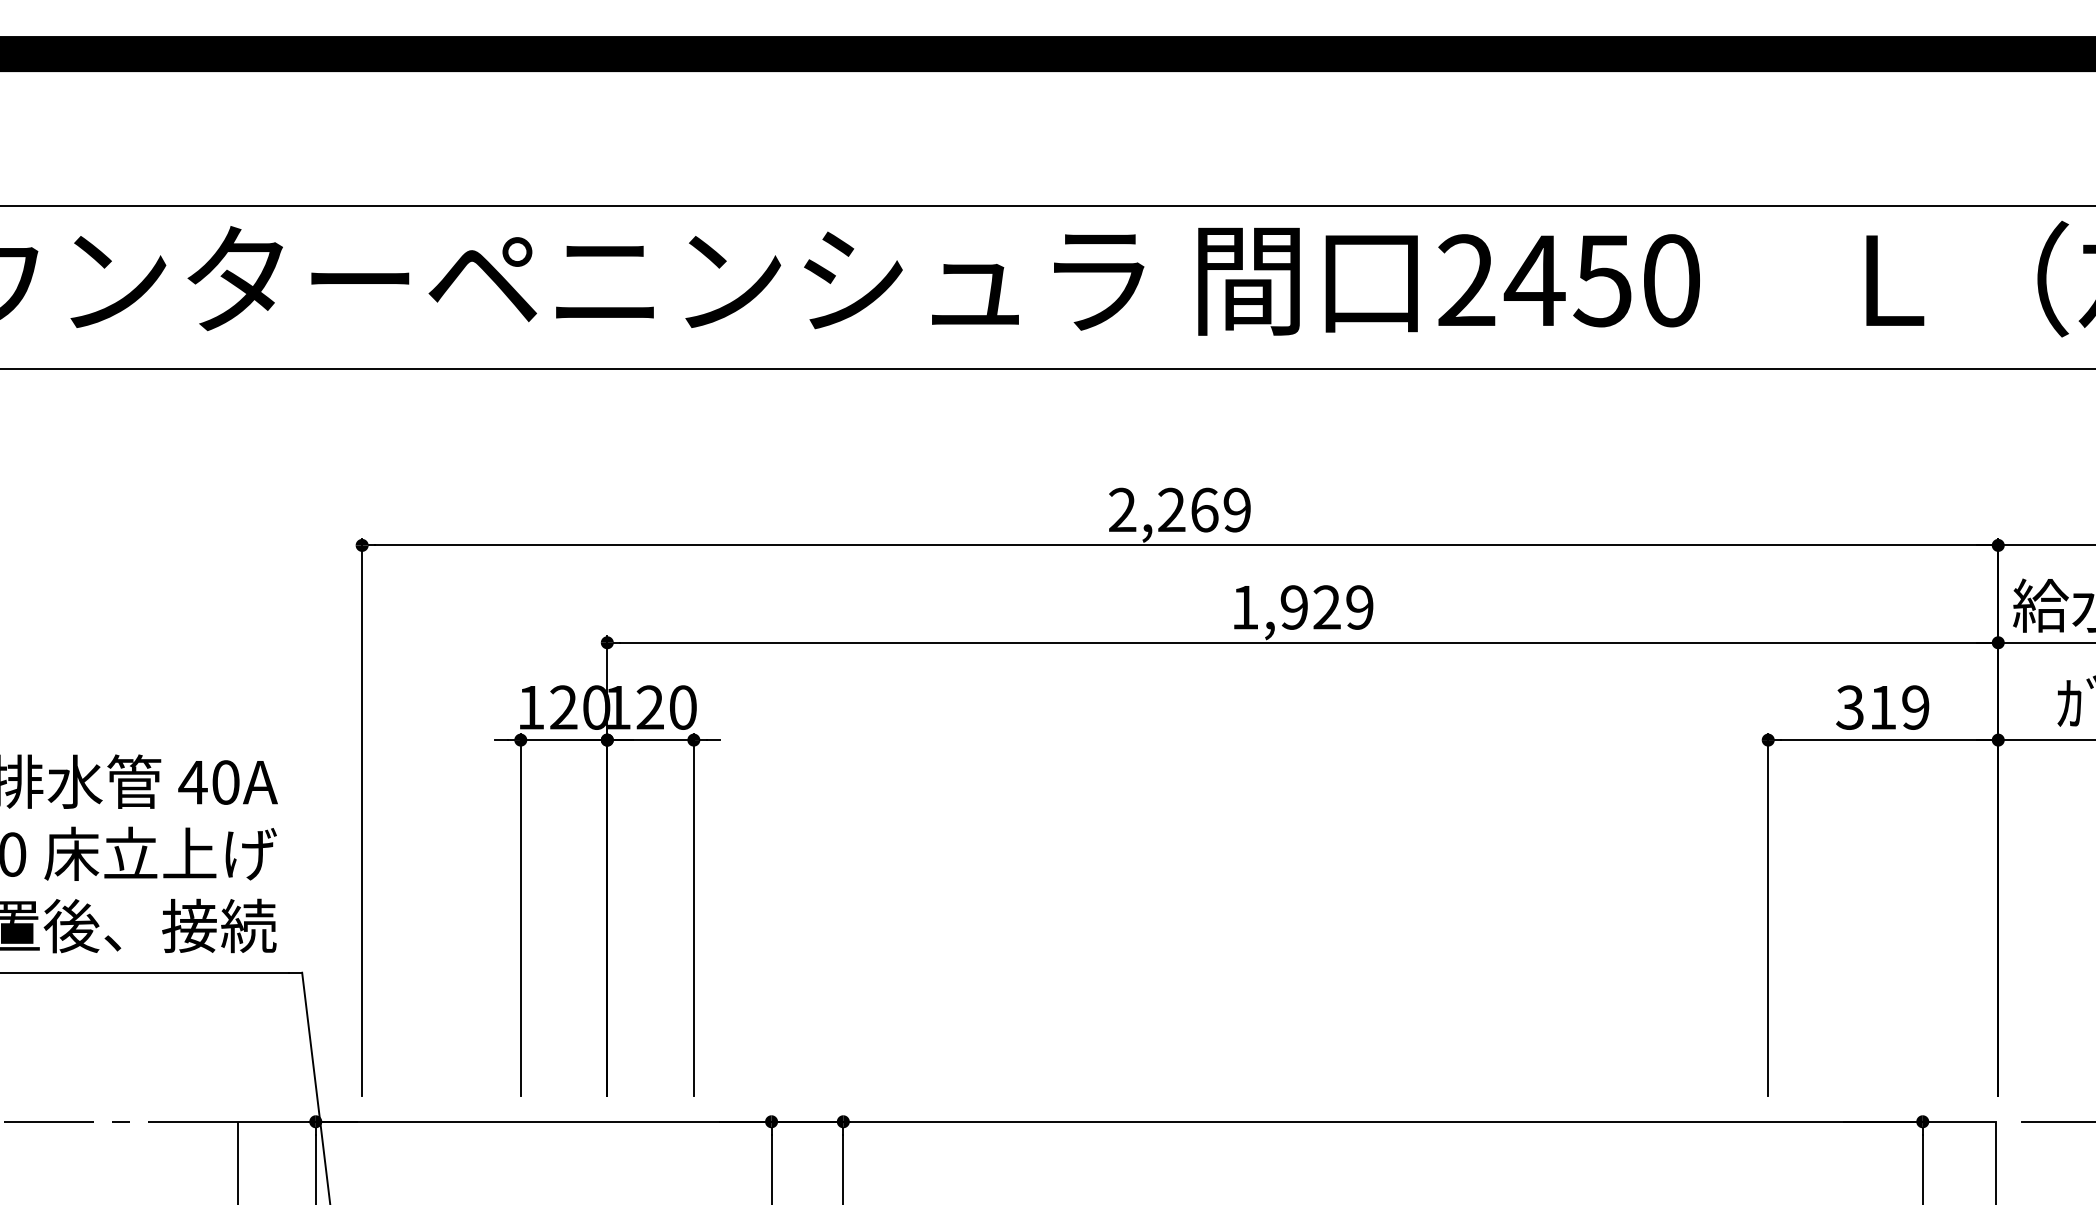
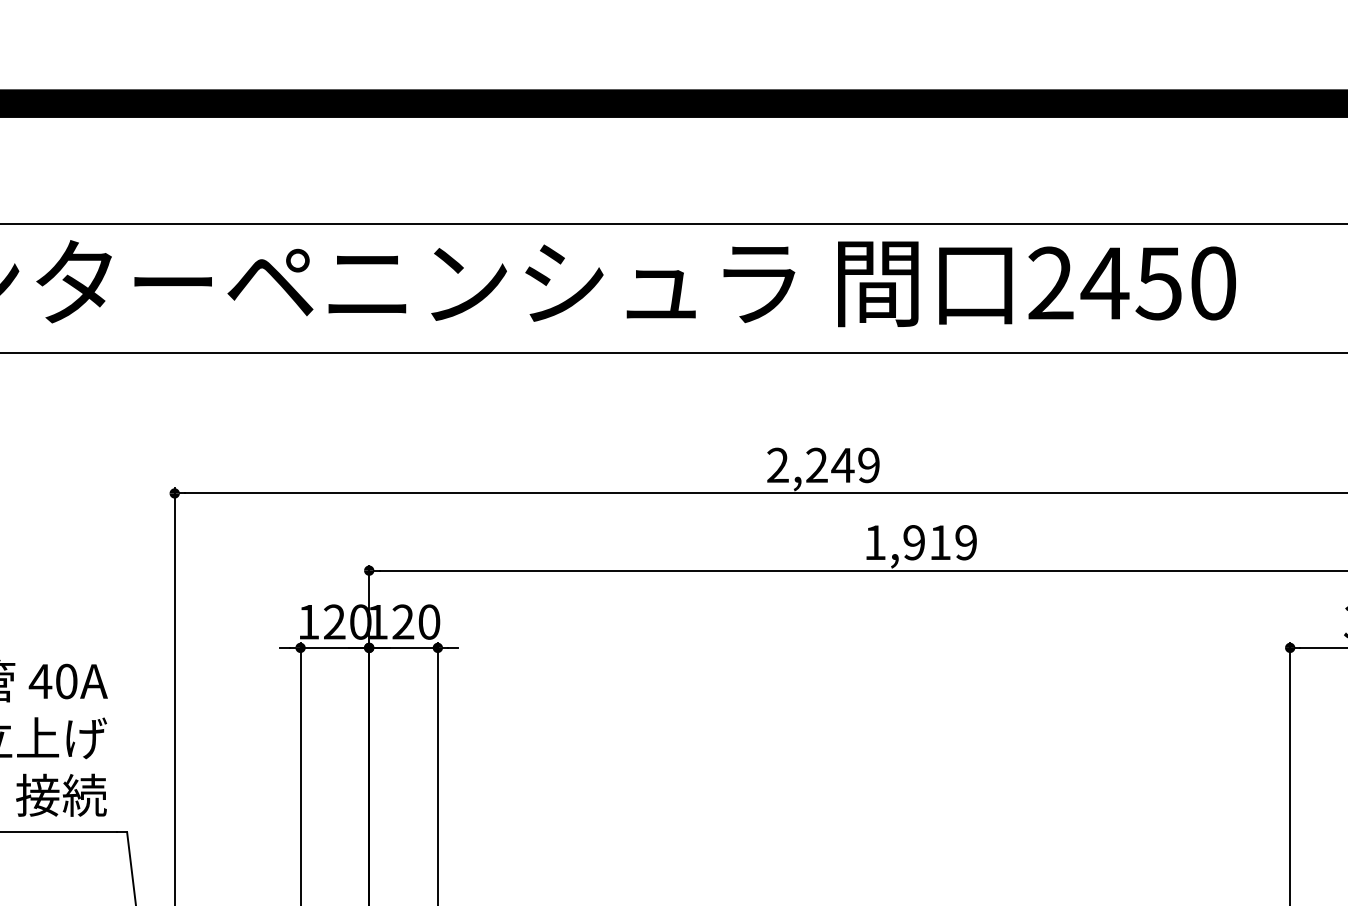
text: (1204, 509) -> (842, 464), 2,269 -> 2,249
text: (1326, 607) -> (939, 542), 1,929 -> 1,919

